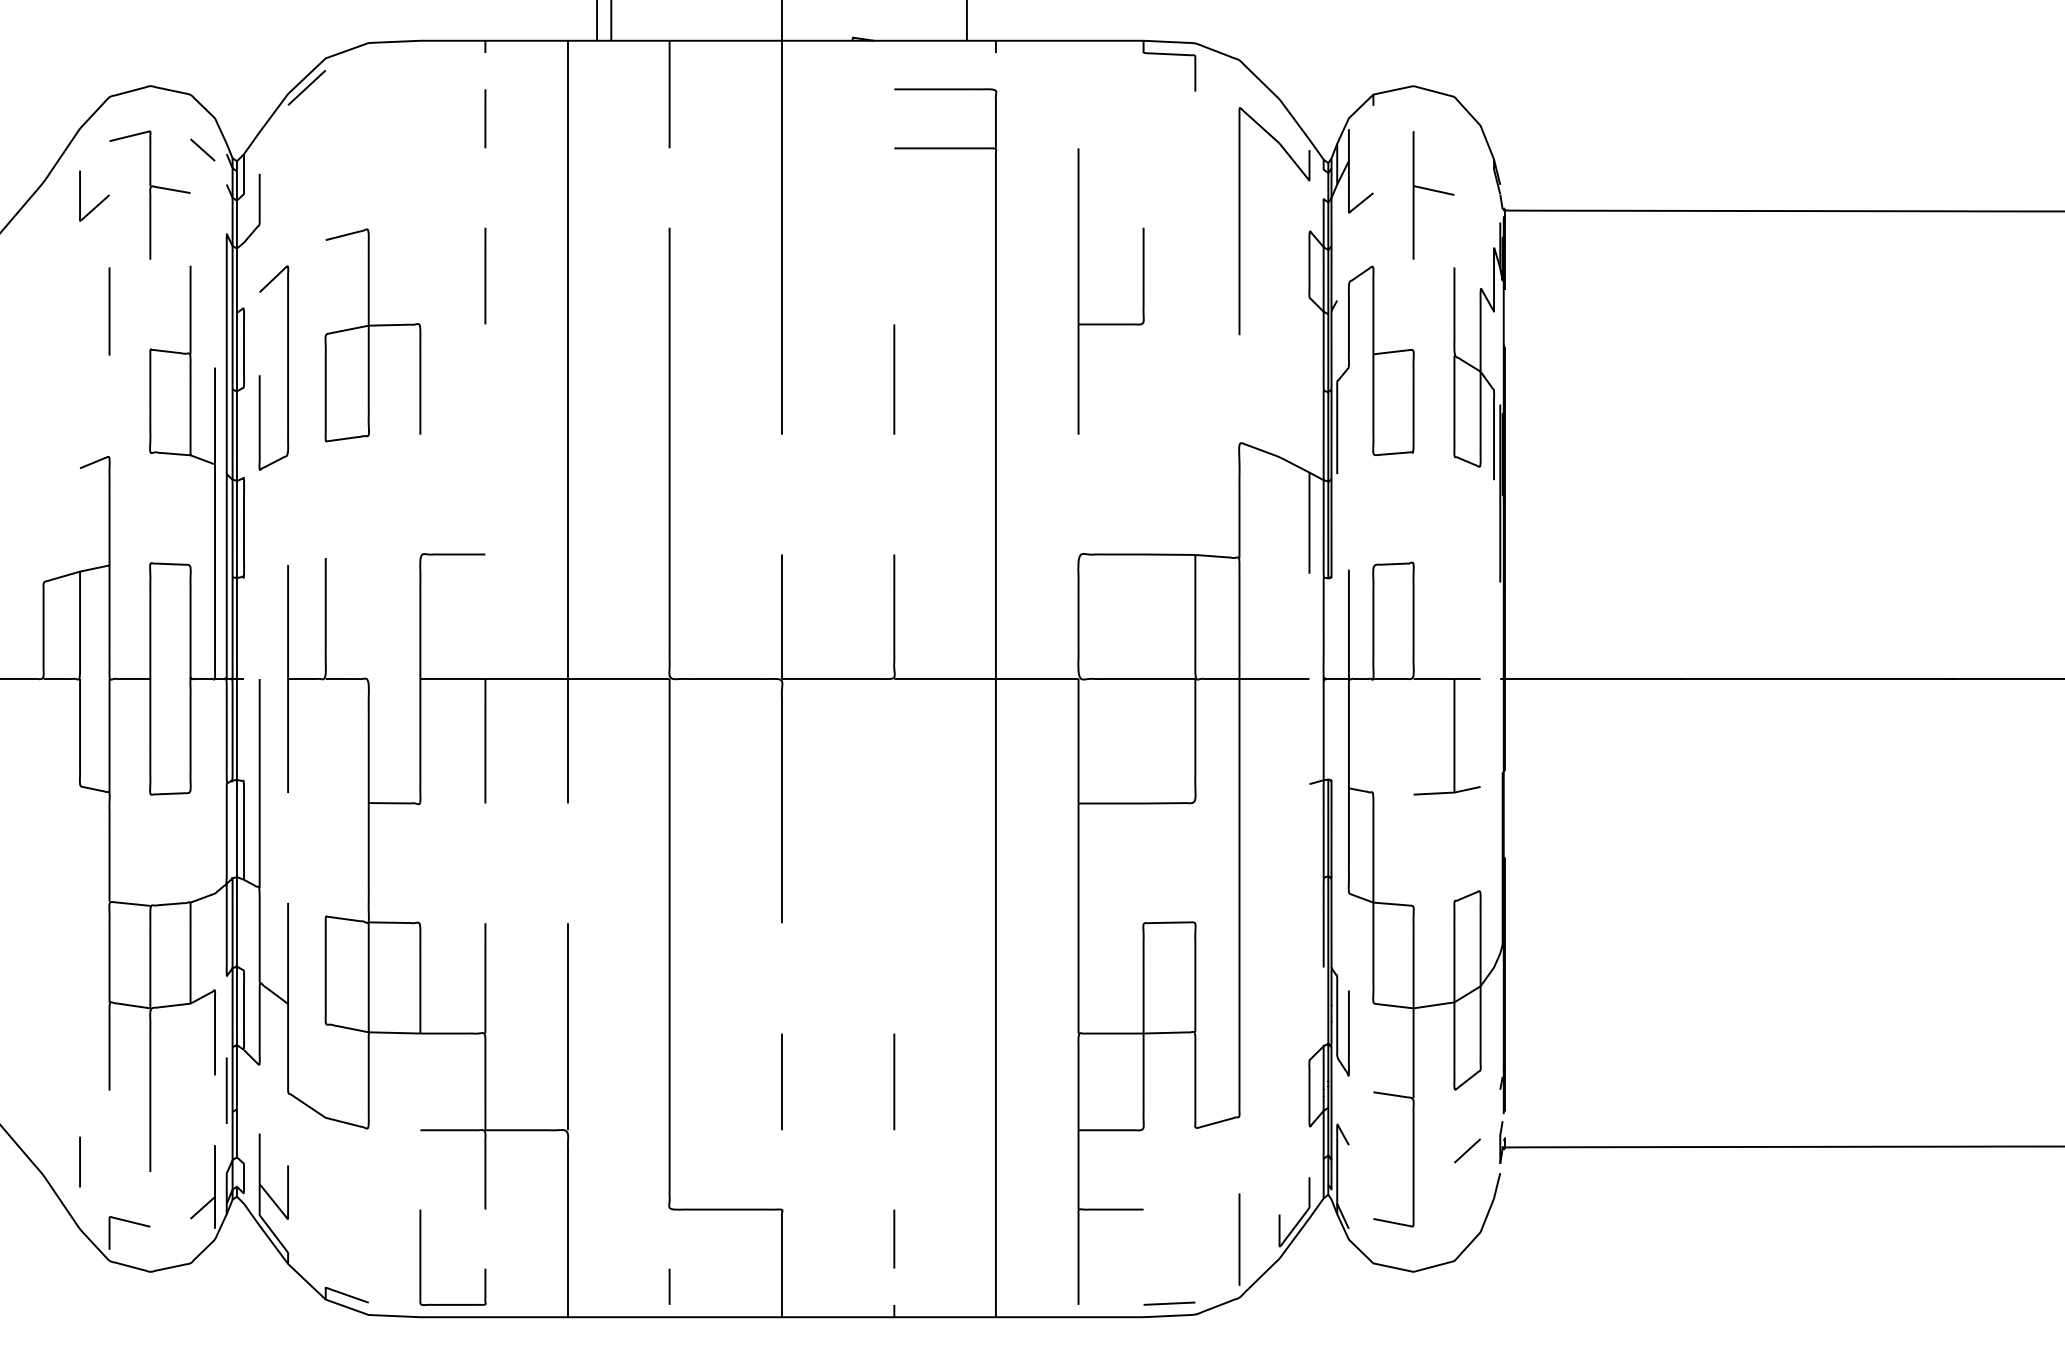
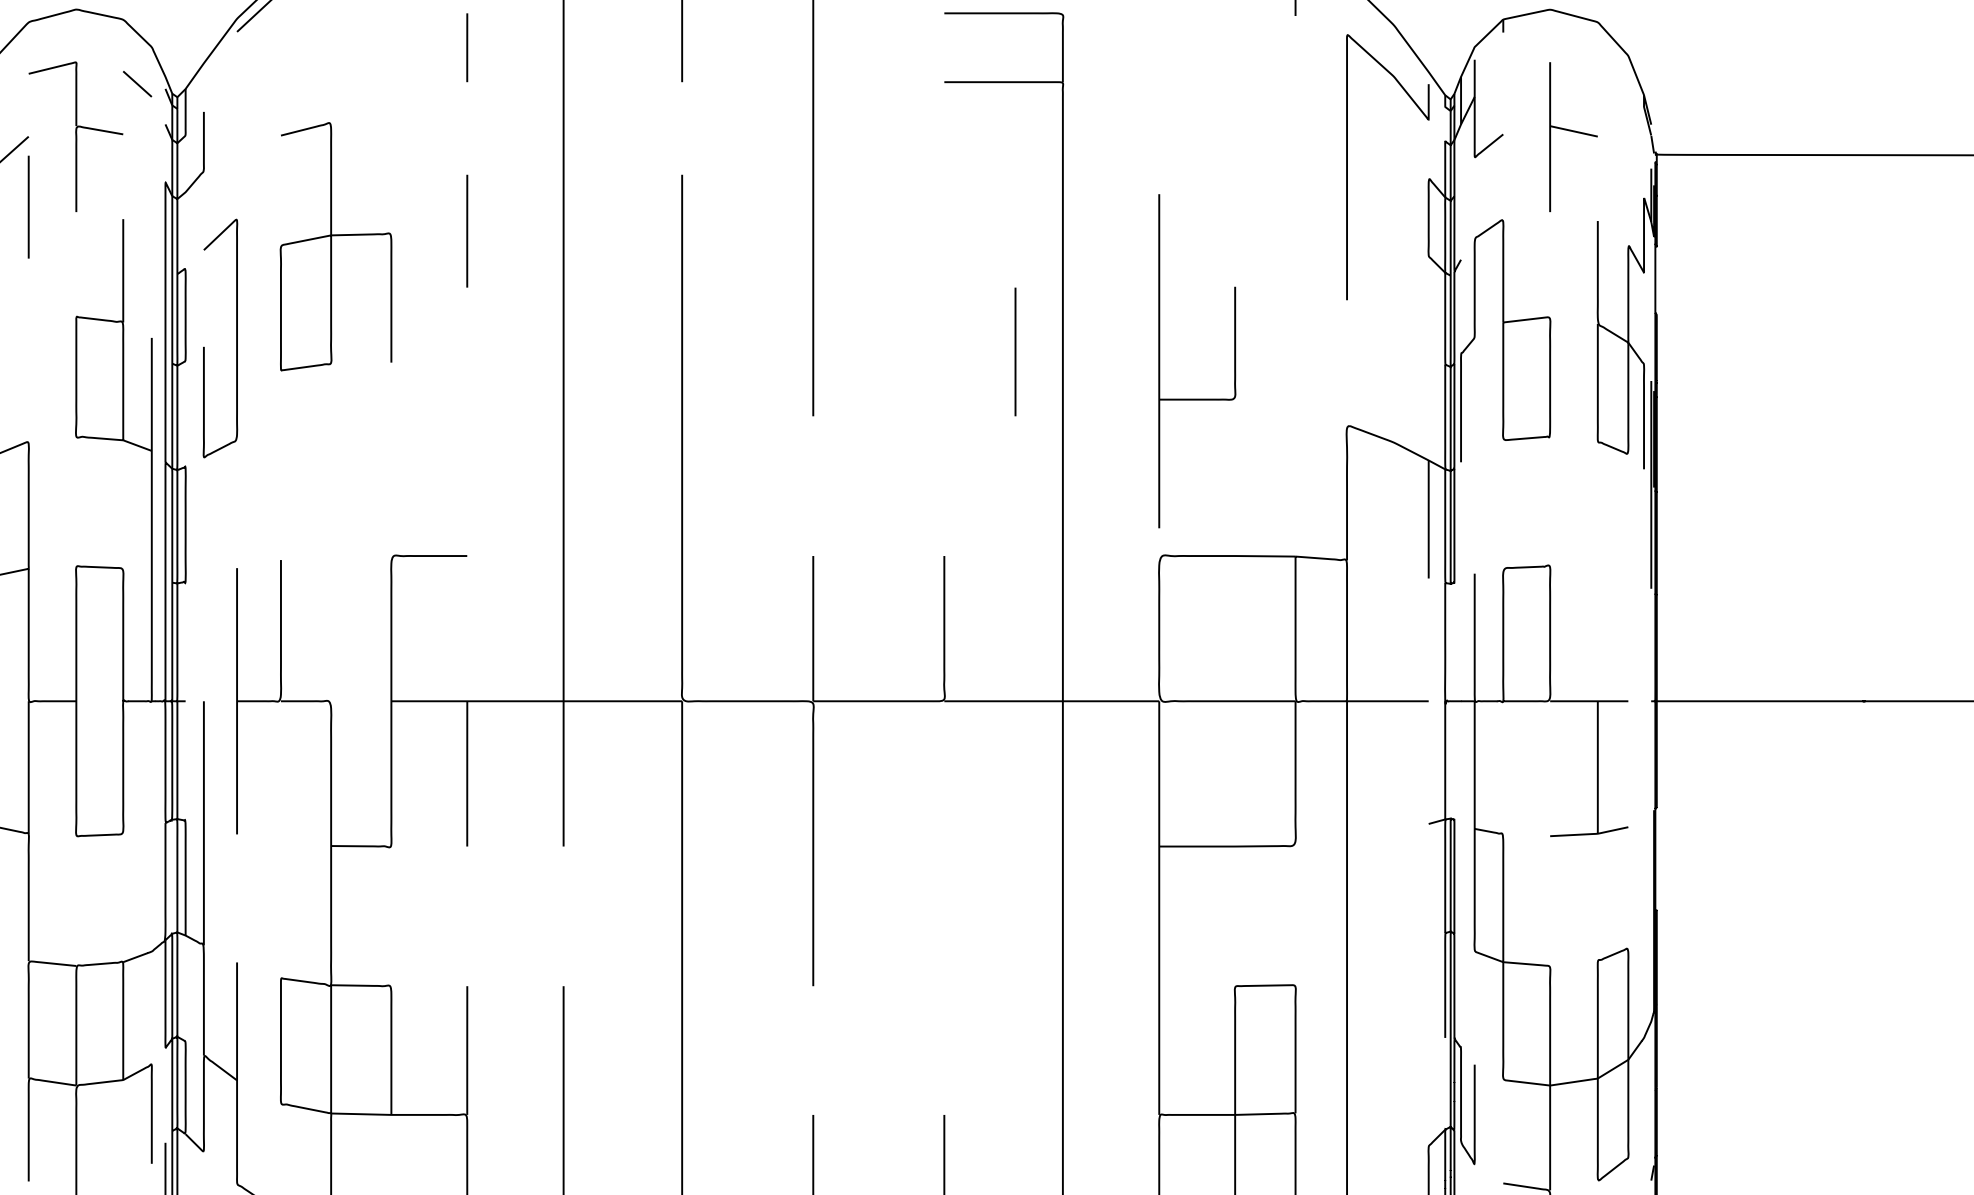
part: (1079, 291) -> (1160, 361), moved
line: (109, 311) -> (28, 207), moved
part: (372, 335) -> (335, 246), moved
line: (894, 379) -> (1015, 351), moved

